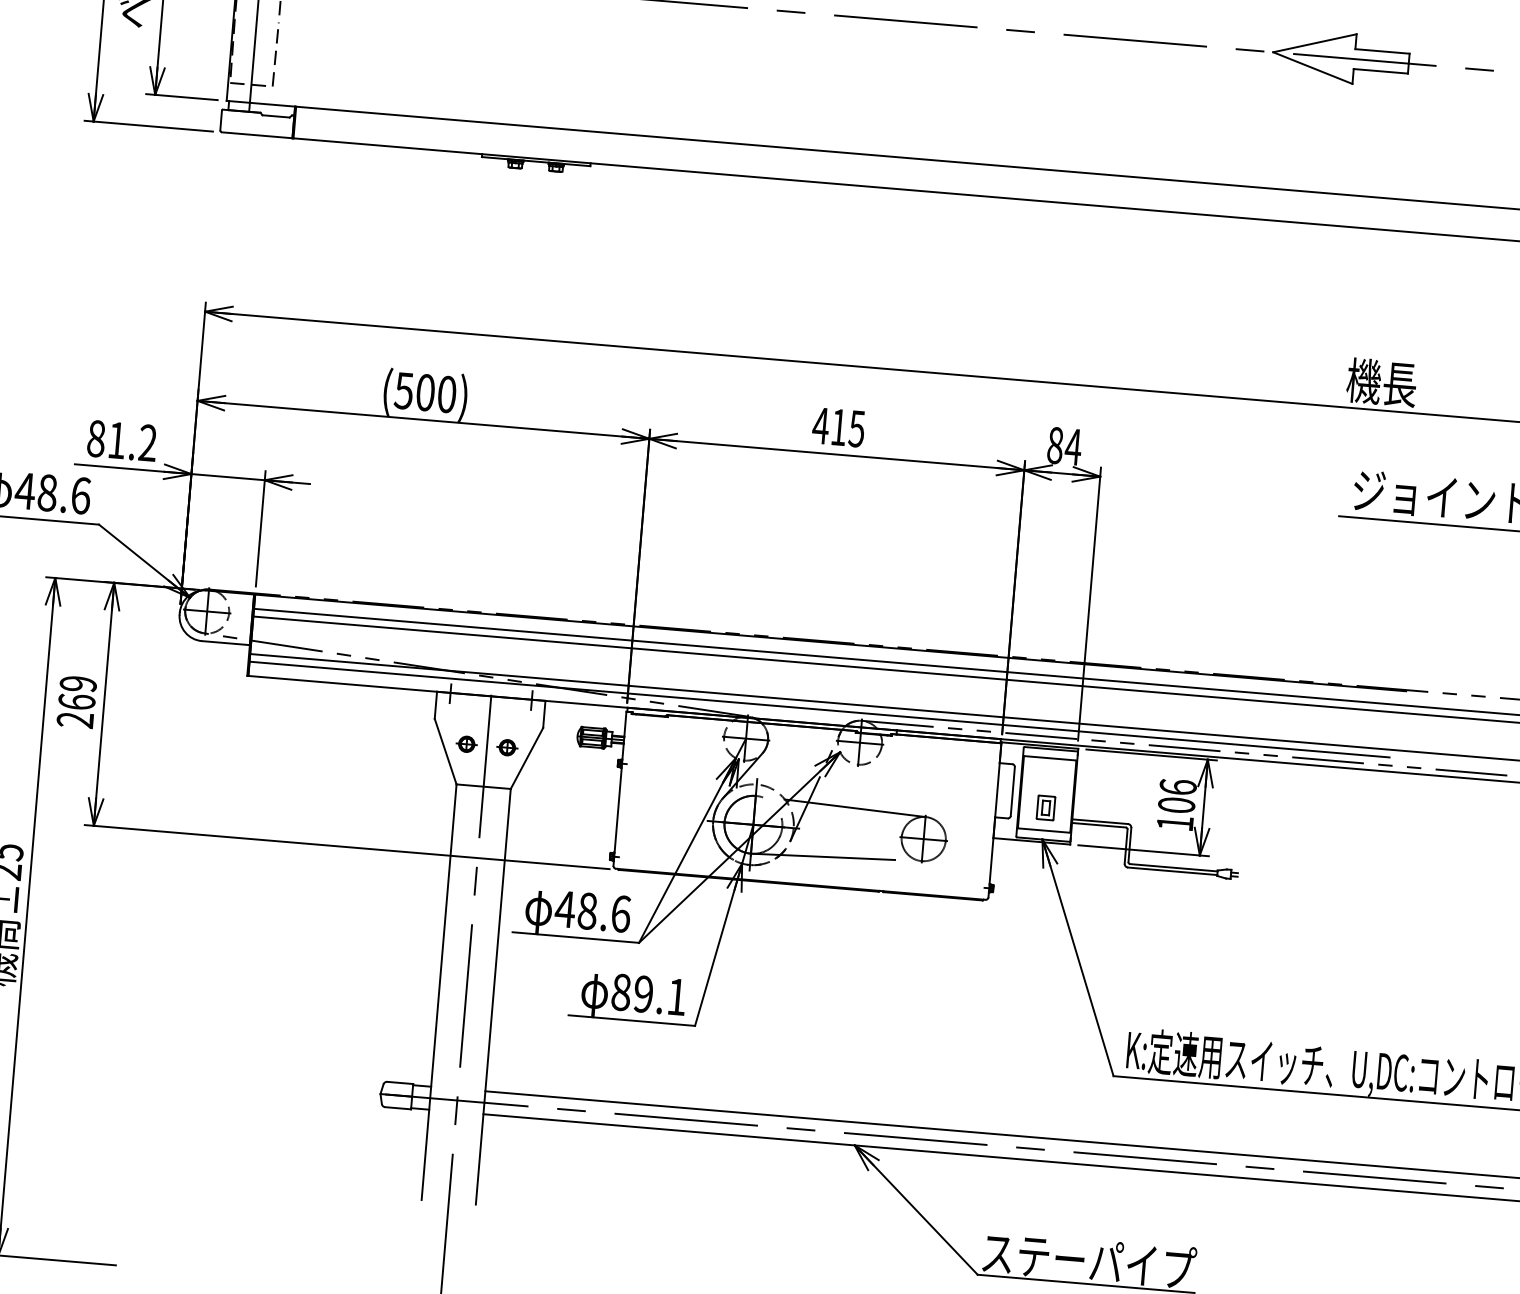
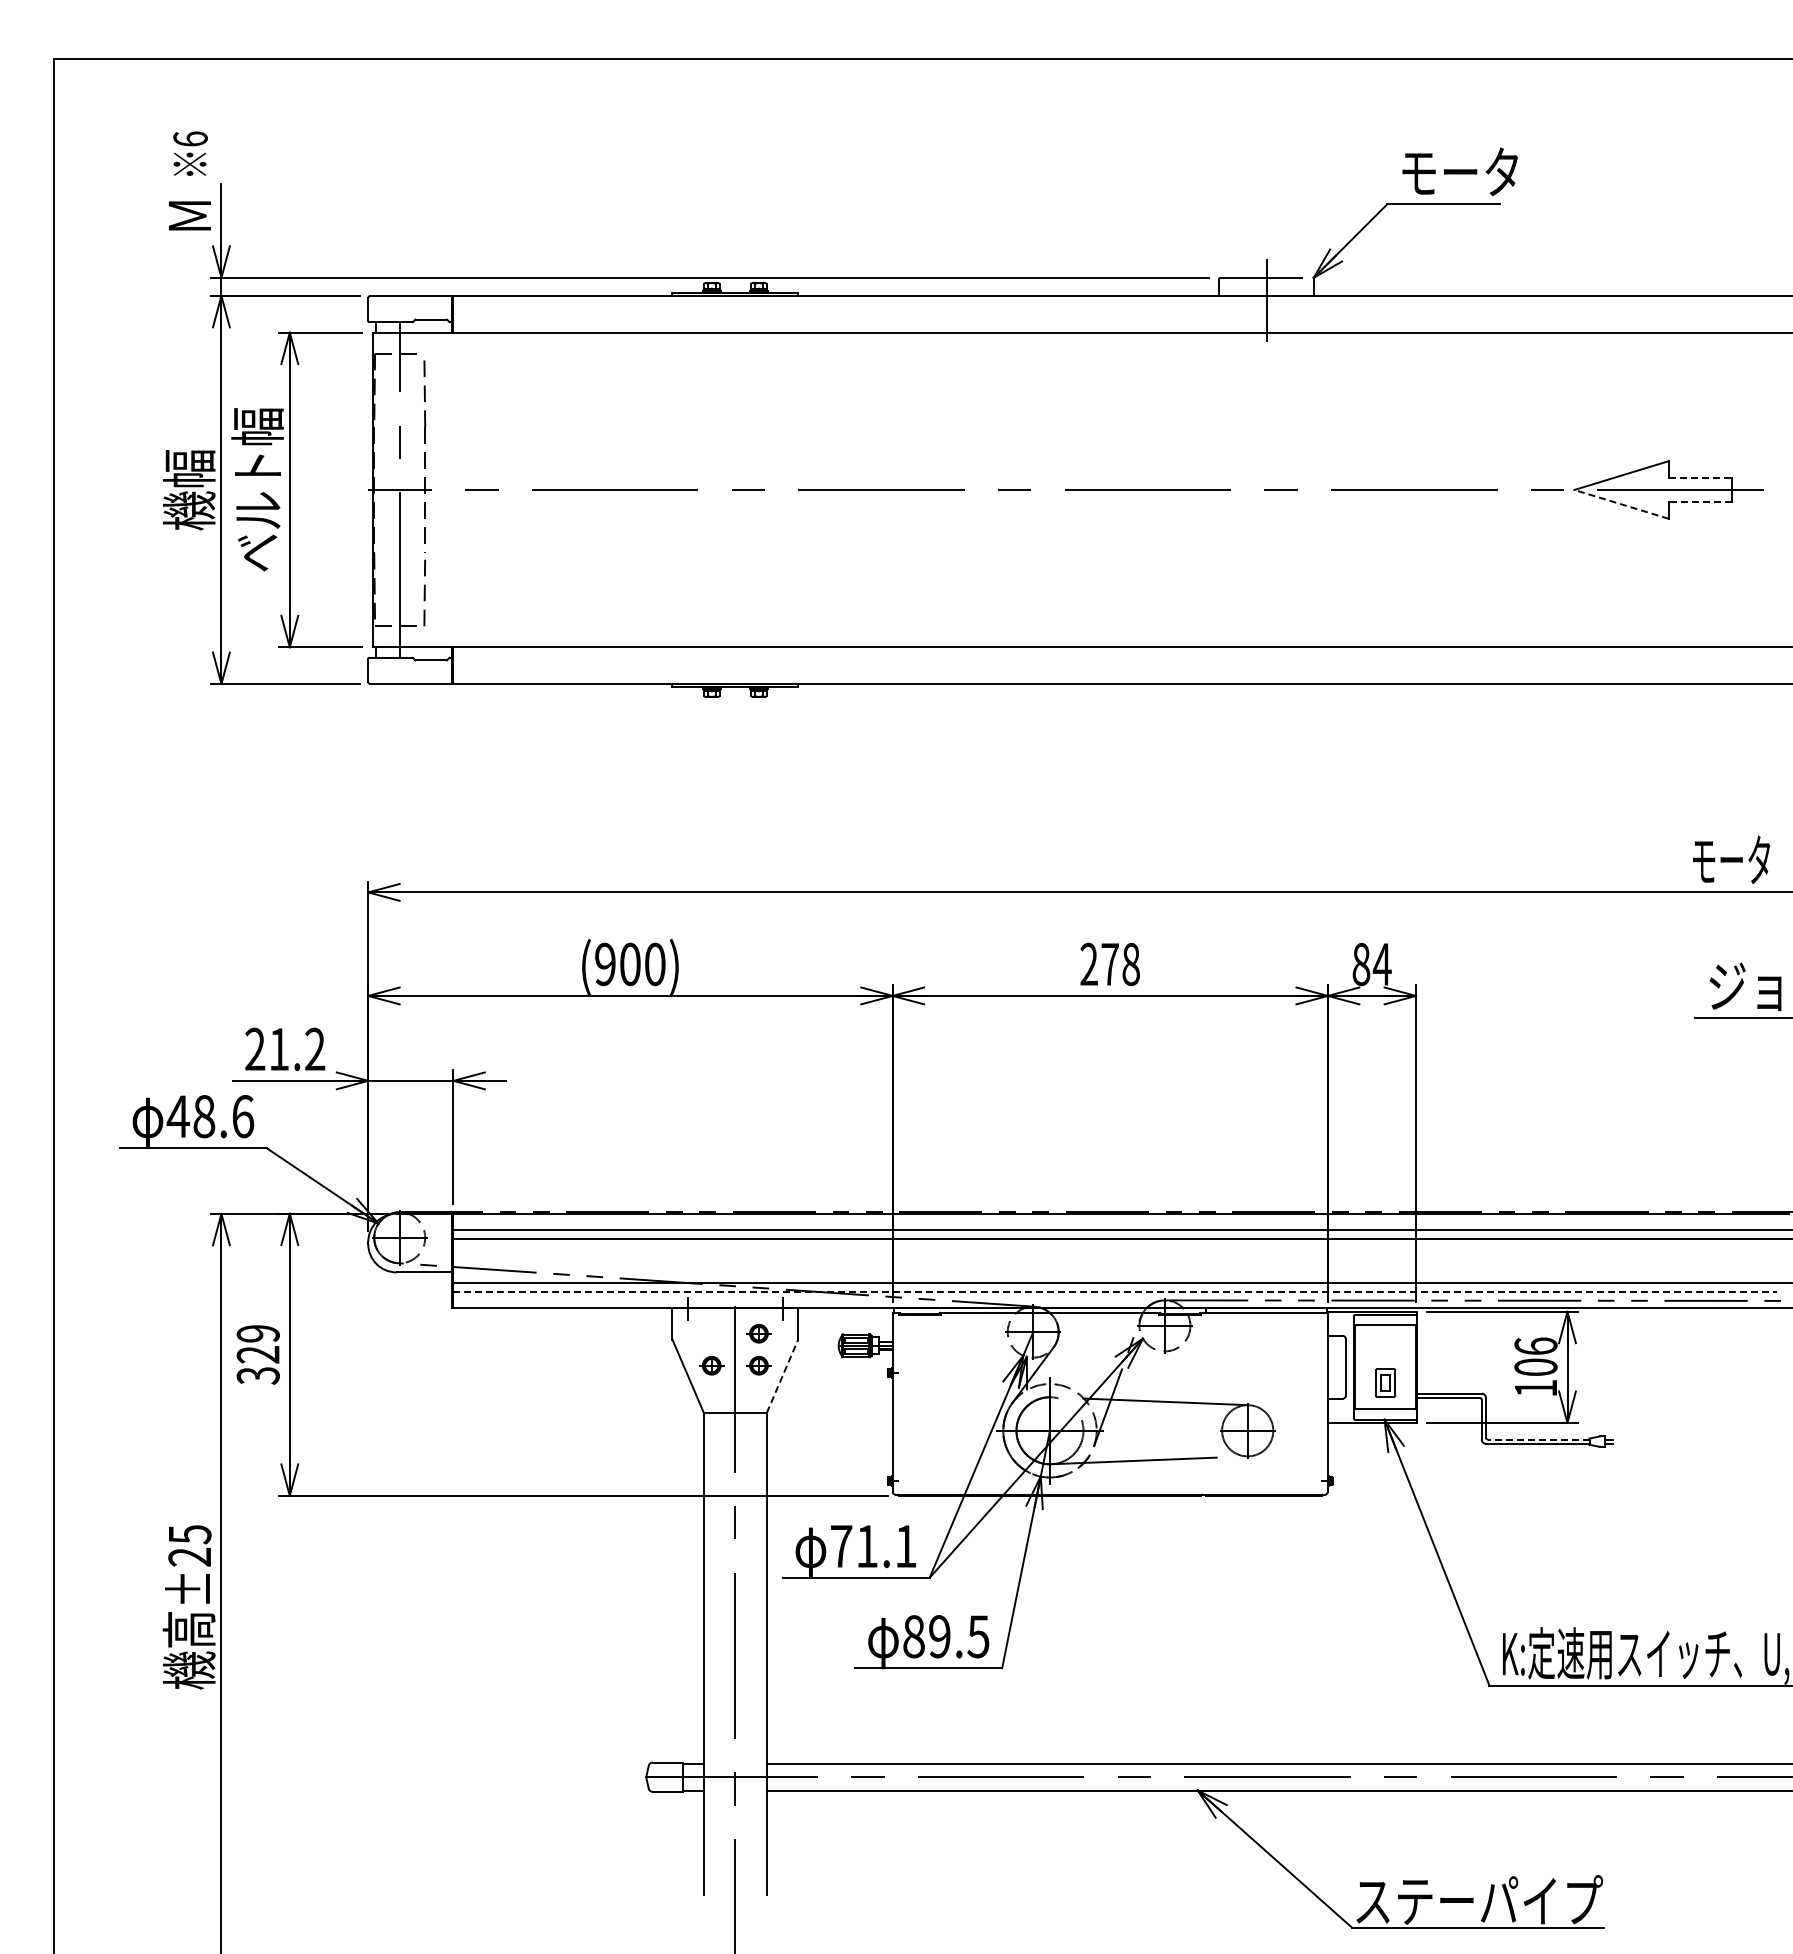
line: (1382, 51) -> (1700, 478), solid -> dashed
line: (1312, 68) -> (1621, 504), solid -> dashed
line: (1380, 71) -> (1699, 501), solid -> dashed
text: (1381, 381) -> (1731, 859), 機長 -> モータ
text: (403, 390) -> (604, 964), (500) -> (900)
text: (838, 427) -> (1109, 964), 415 -> 278
text: (96, 438) -> (255, 1049), 81.2 -> 21.2
line: (819, 709) -> (1115, 1291), solid -> dashed
text: (75, 710) -> (257, 1364), 269 -> 329
part: (509, 719) -> (758, 1333), added
line: (526, 758) -> (782, 1376), solid -> dashed
line: (1173, 867) -> (1538, 1439), solid -> dashed
text: (593, 911) -> (873, 1546), 48.6 -> 71.1
text: (676, 996) -> (978, 1636), 89.1 -> 89.5

